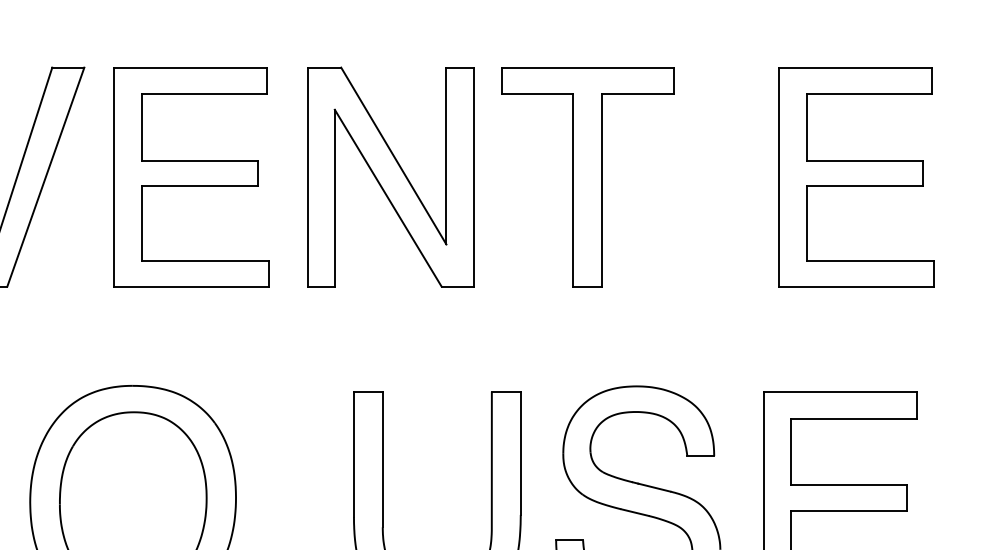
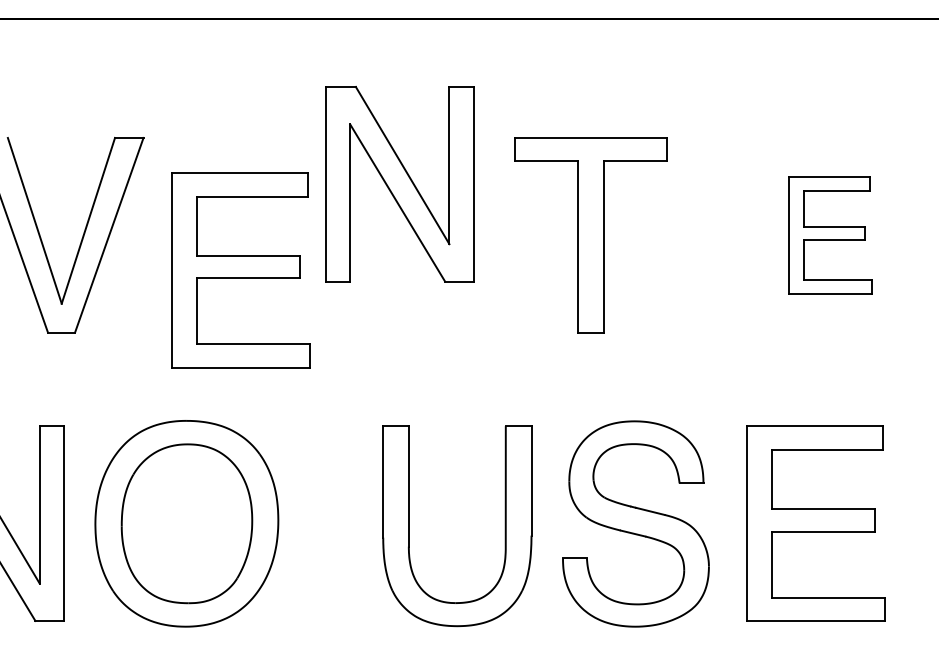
part: (191, 177) -> (240, 270), moved
part: (390, 177) -> (399, 184), moved
part: (855, 177) -> (829, 235), size x0.6

